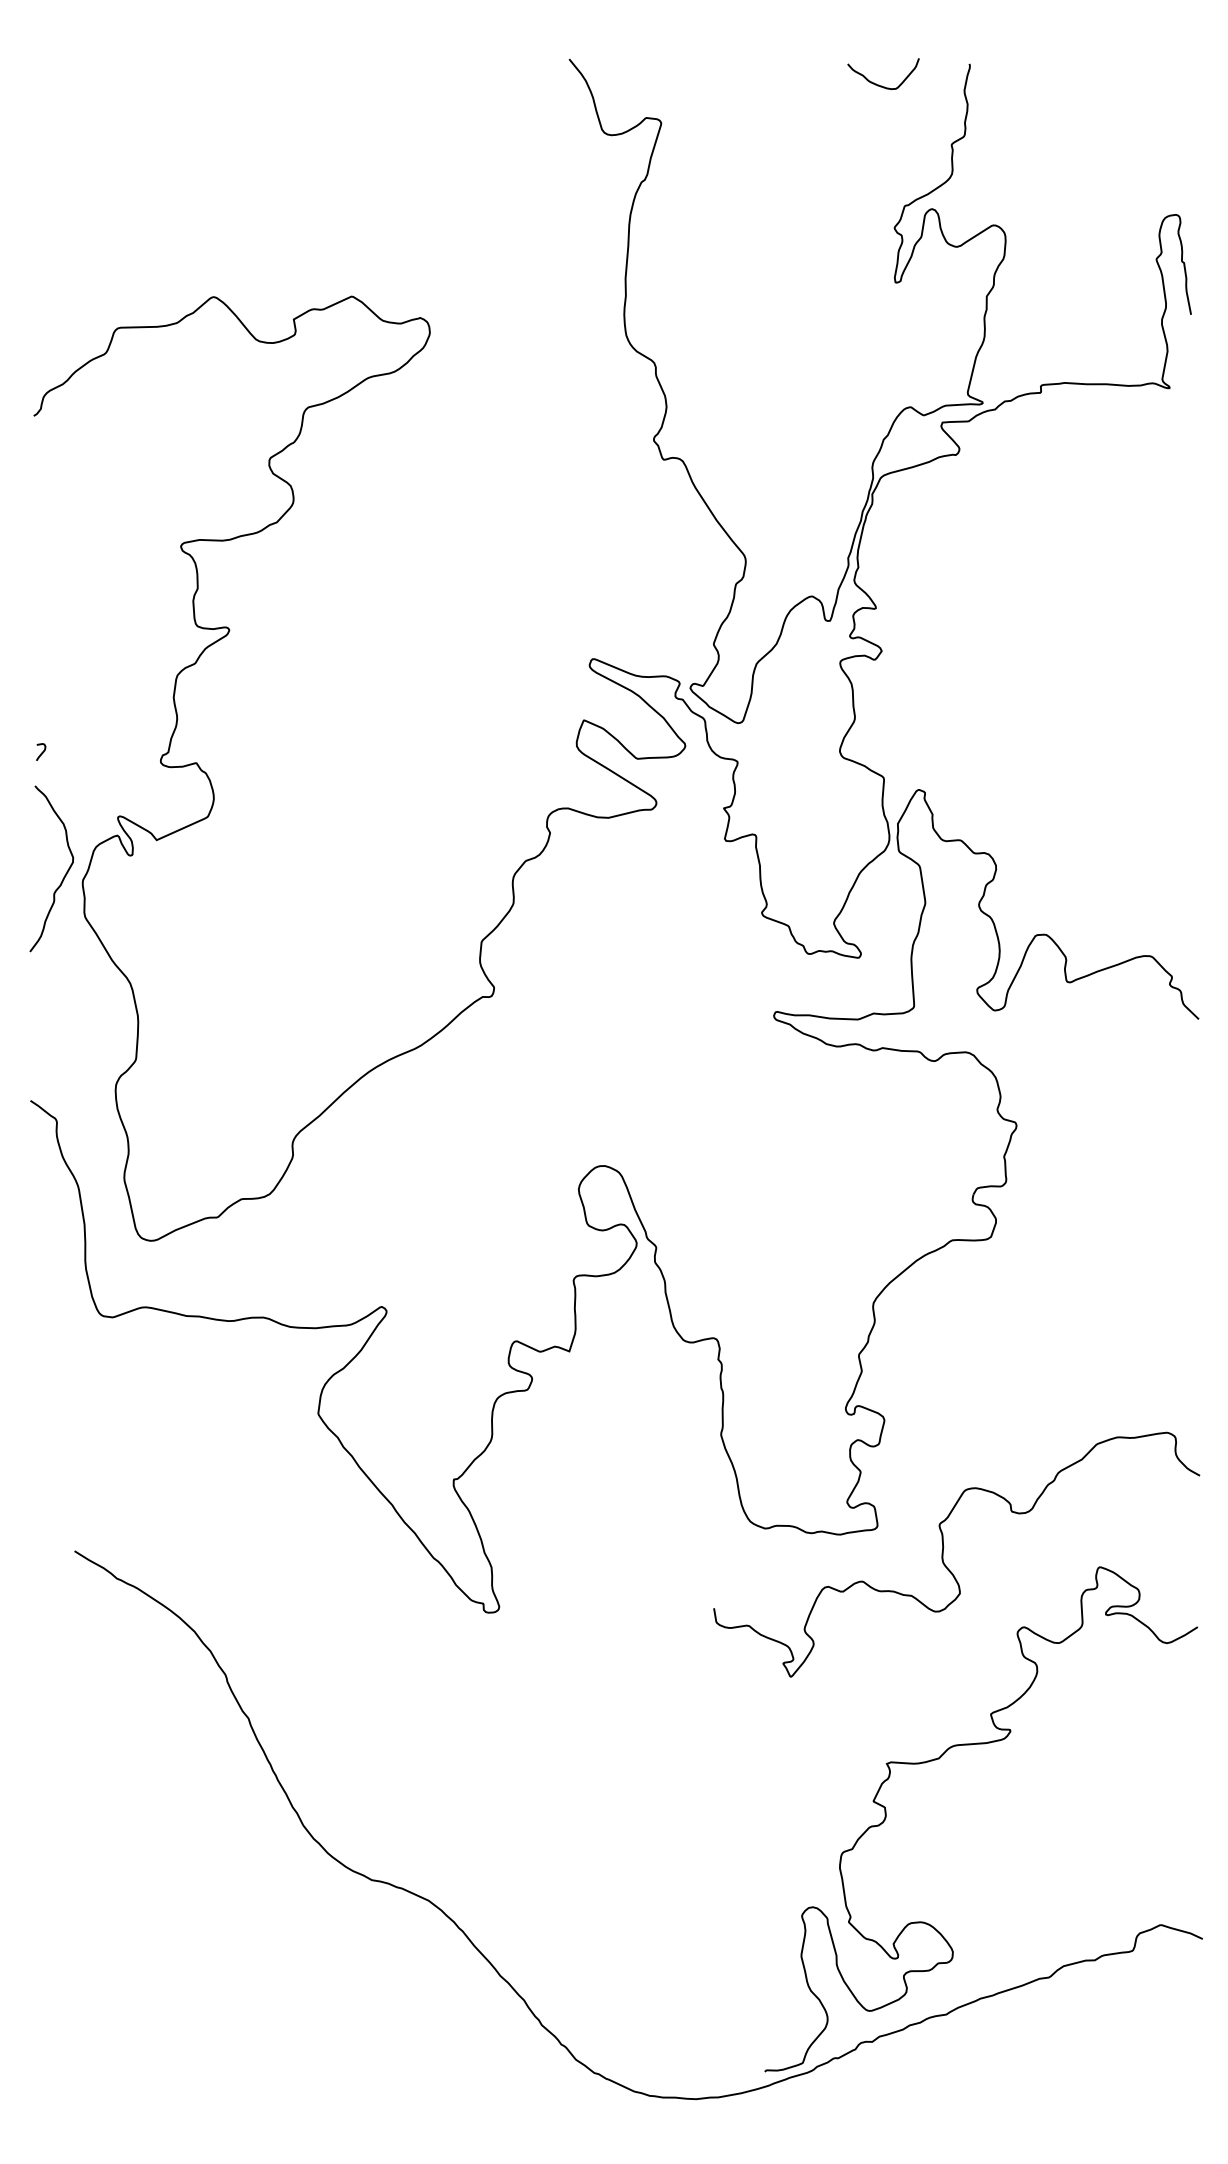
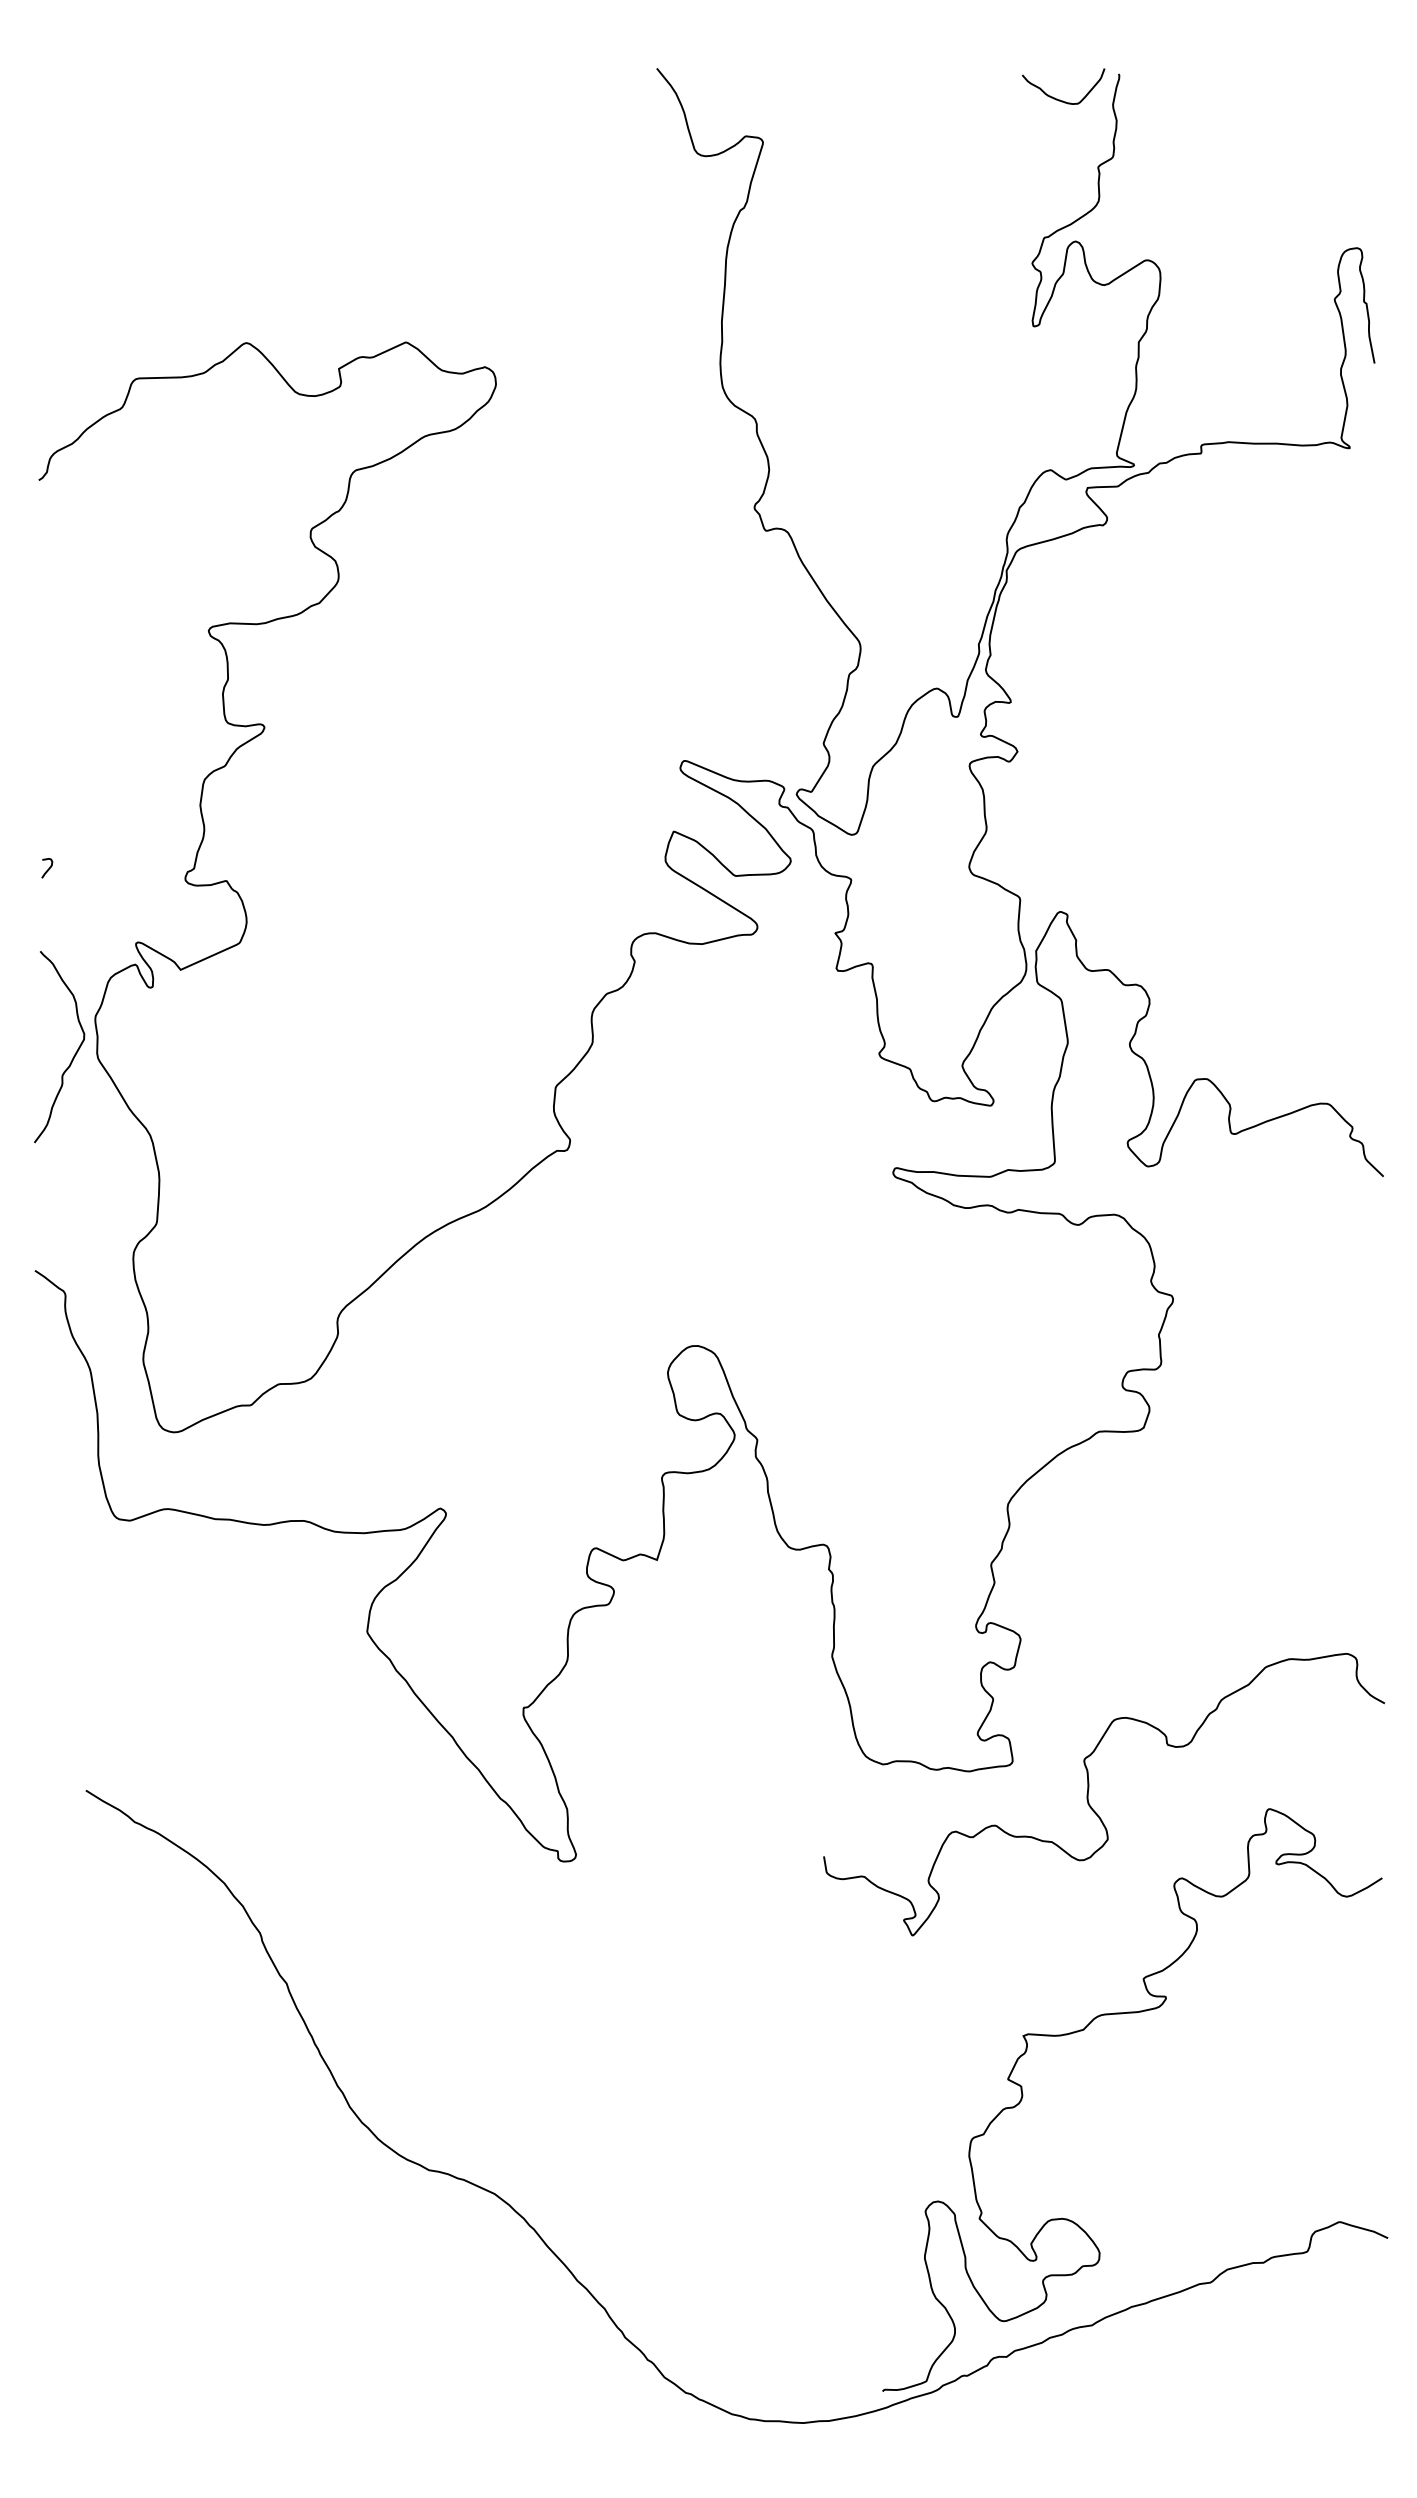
curve: (880, 85) -> (1060, 99), moved
curve: (62, 877) -> (72, 1057), moved

